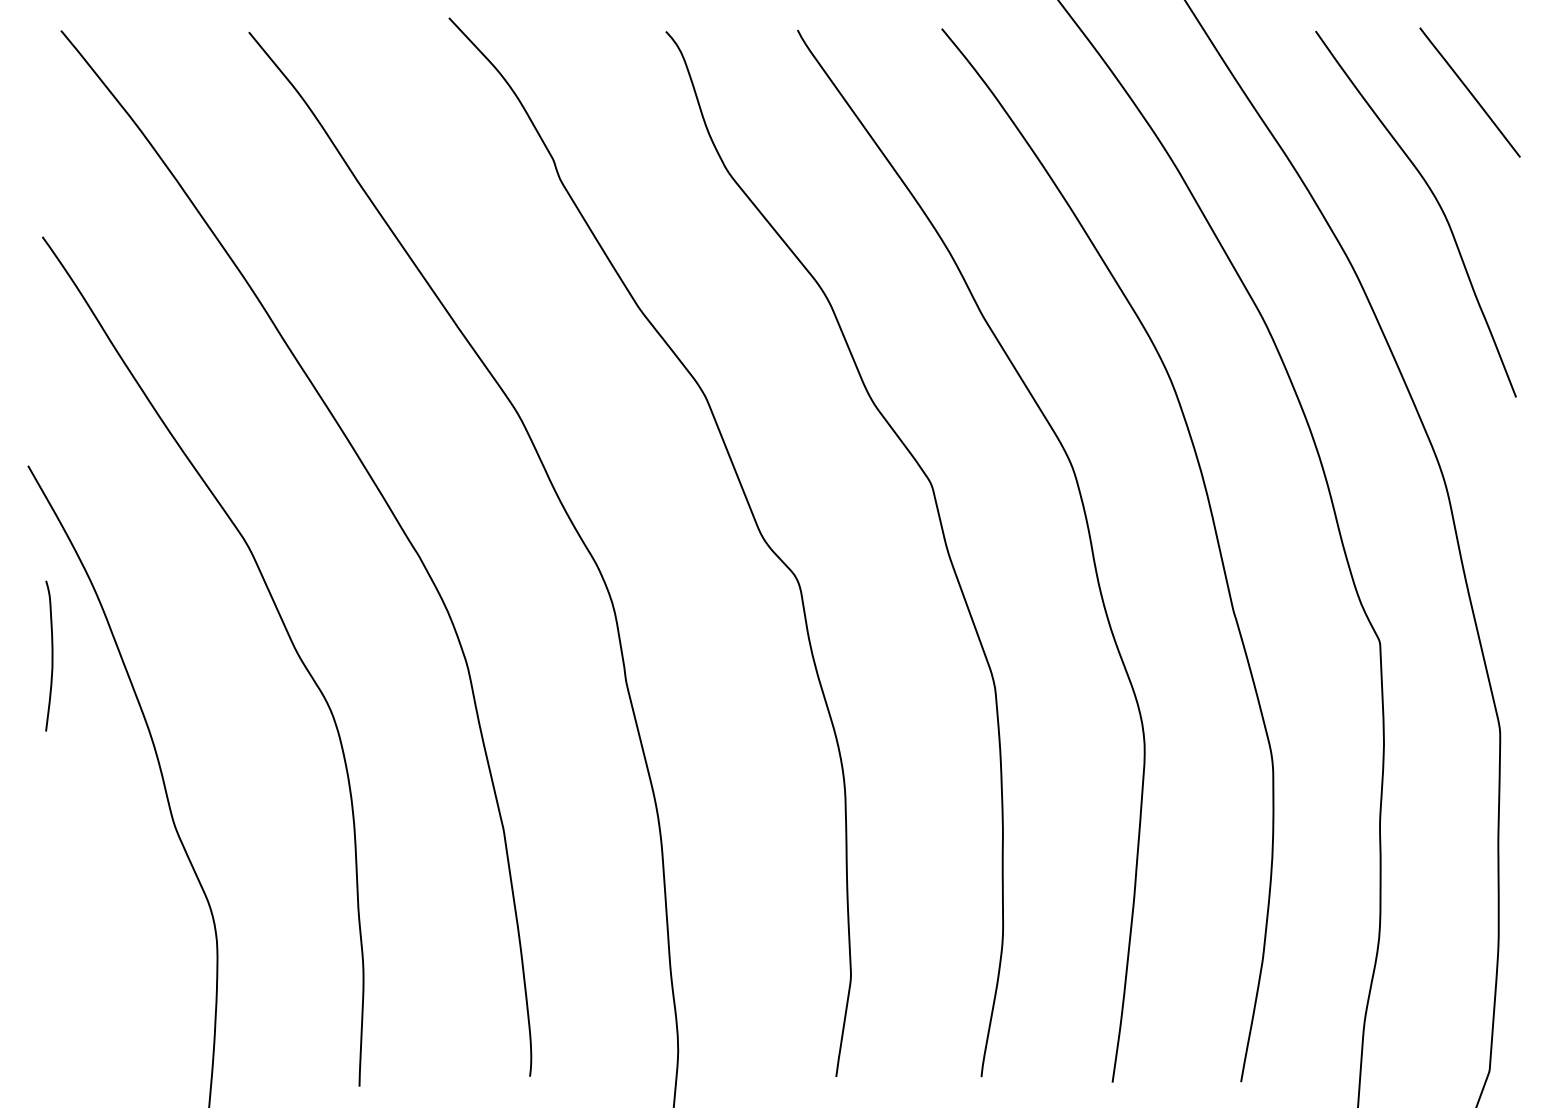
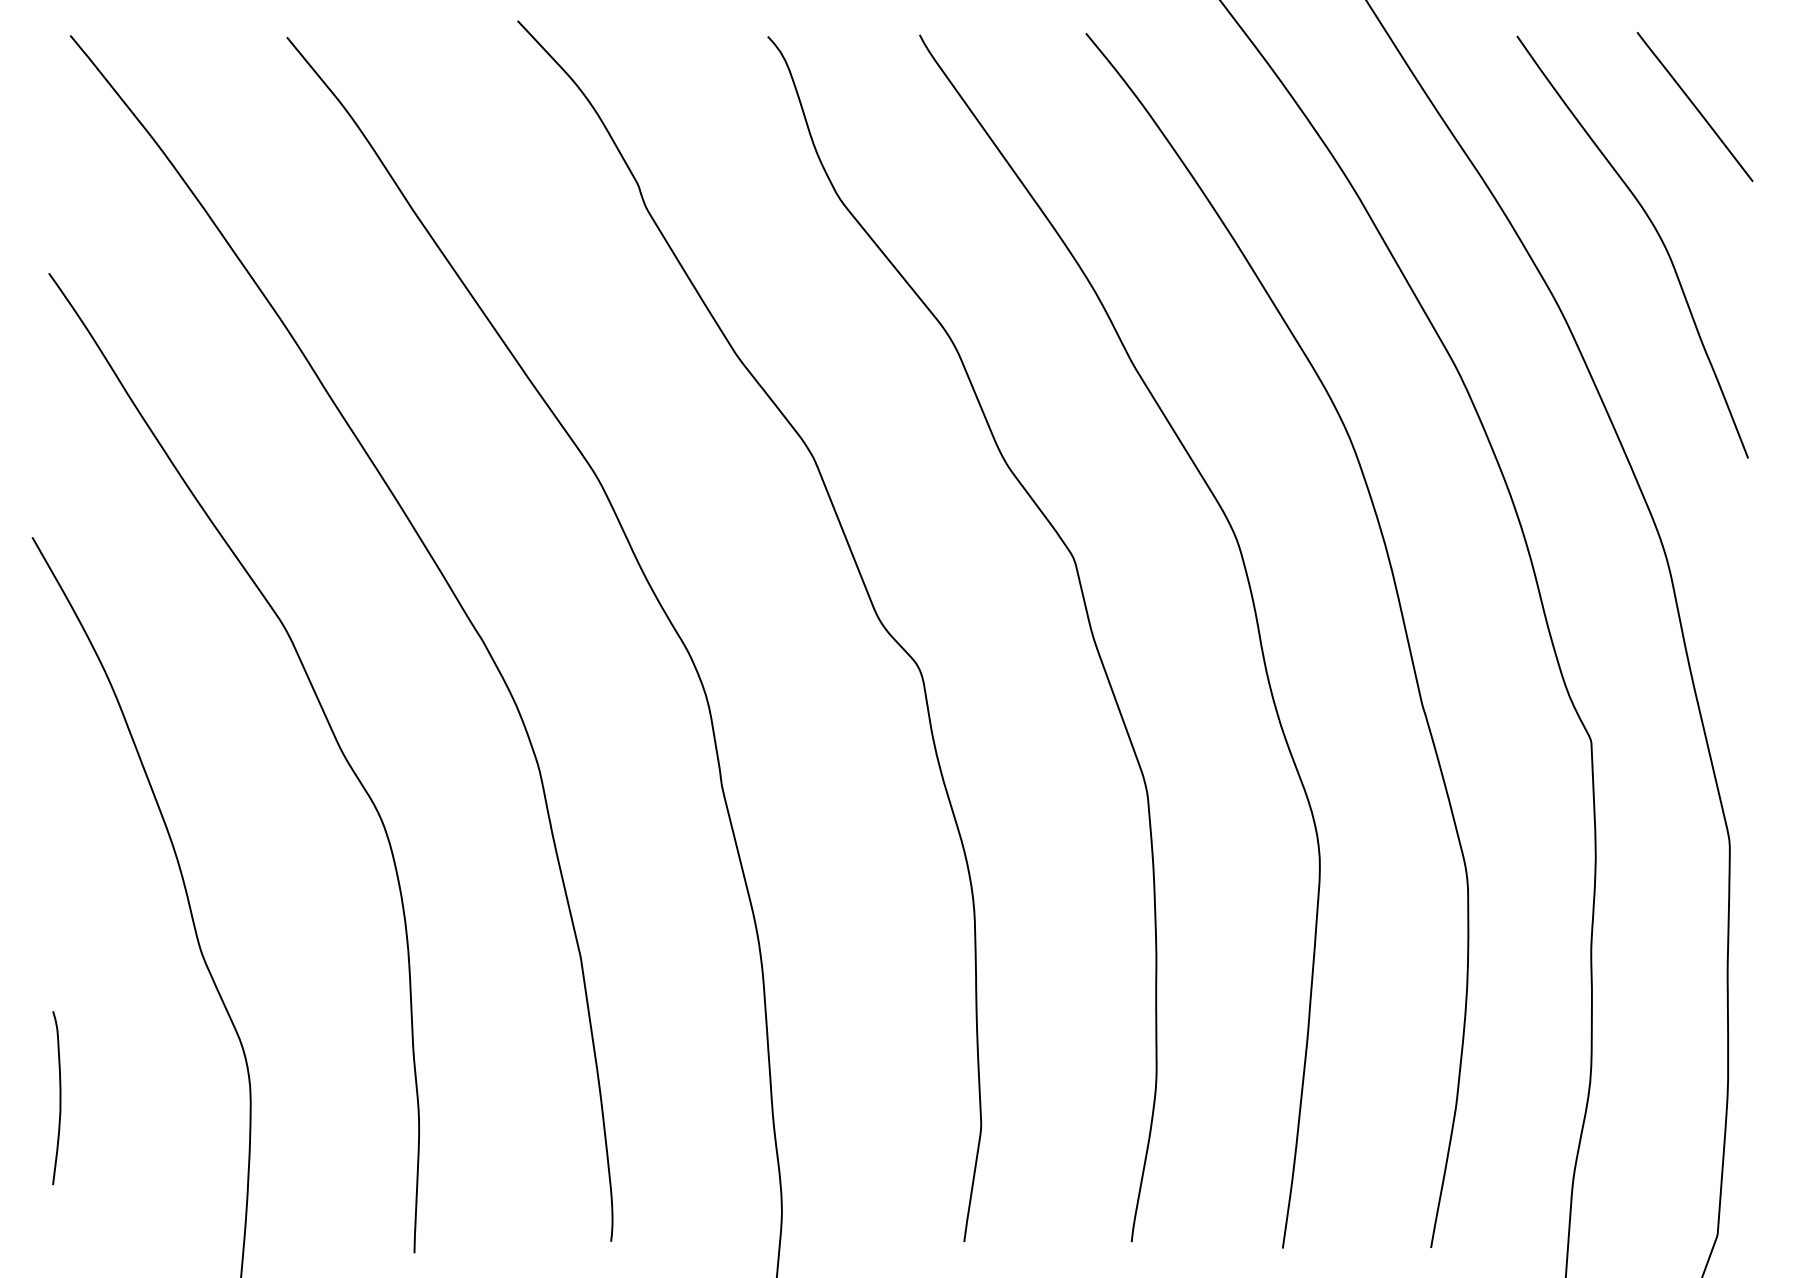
curve: (51, 655) -> (59, 1097), moved

